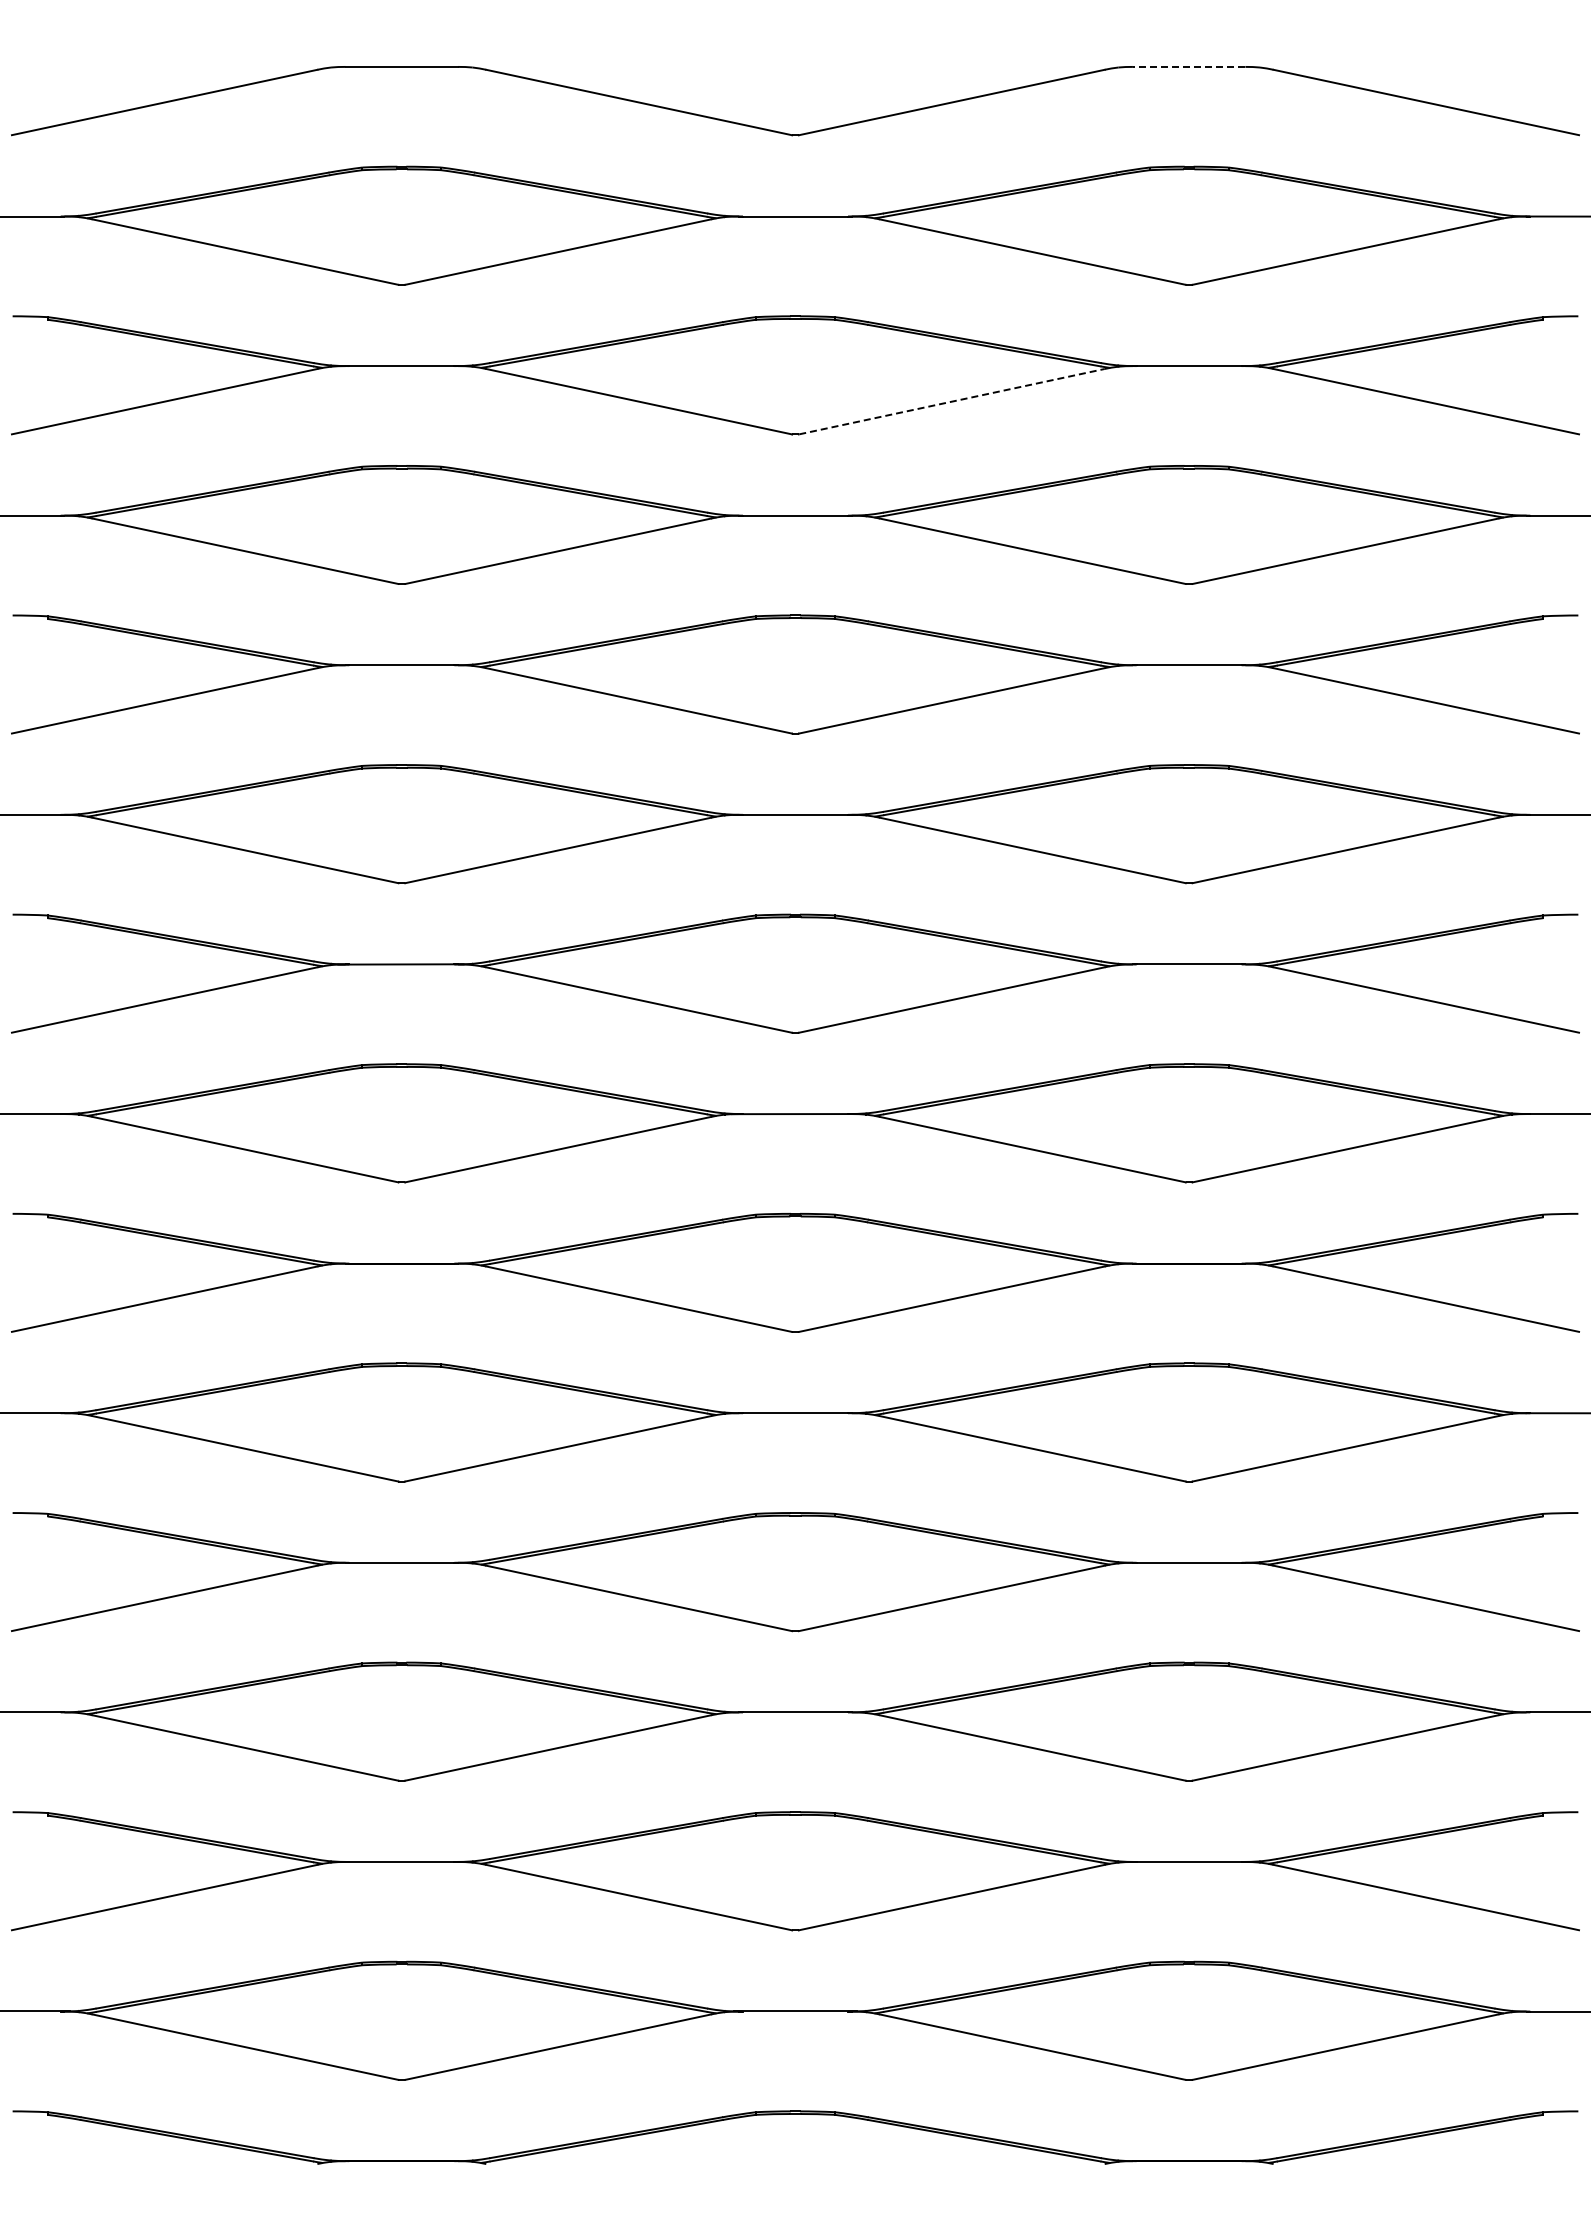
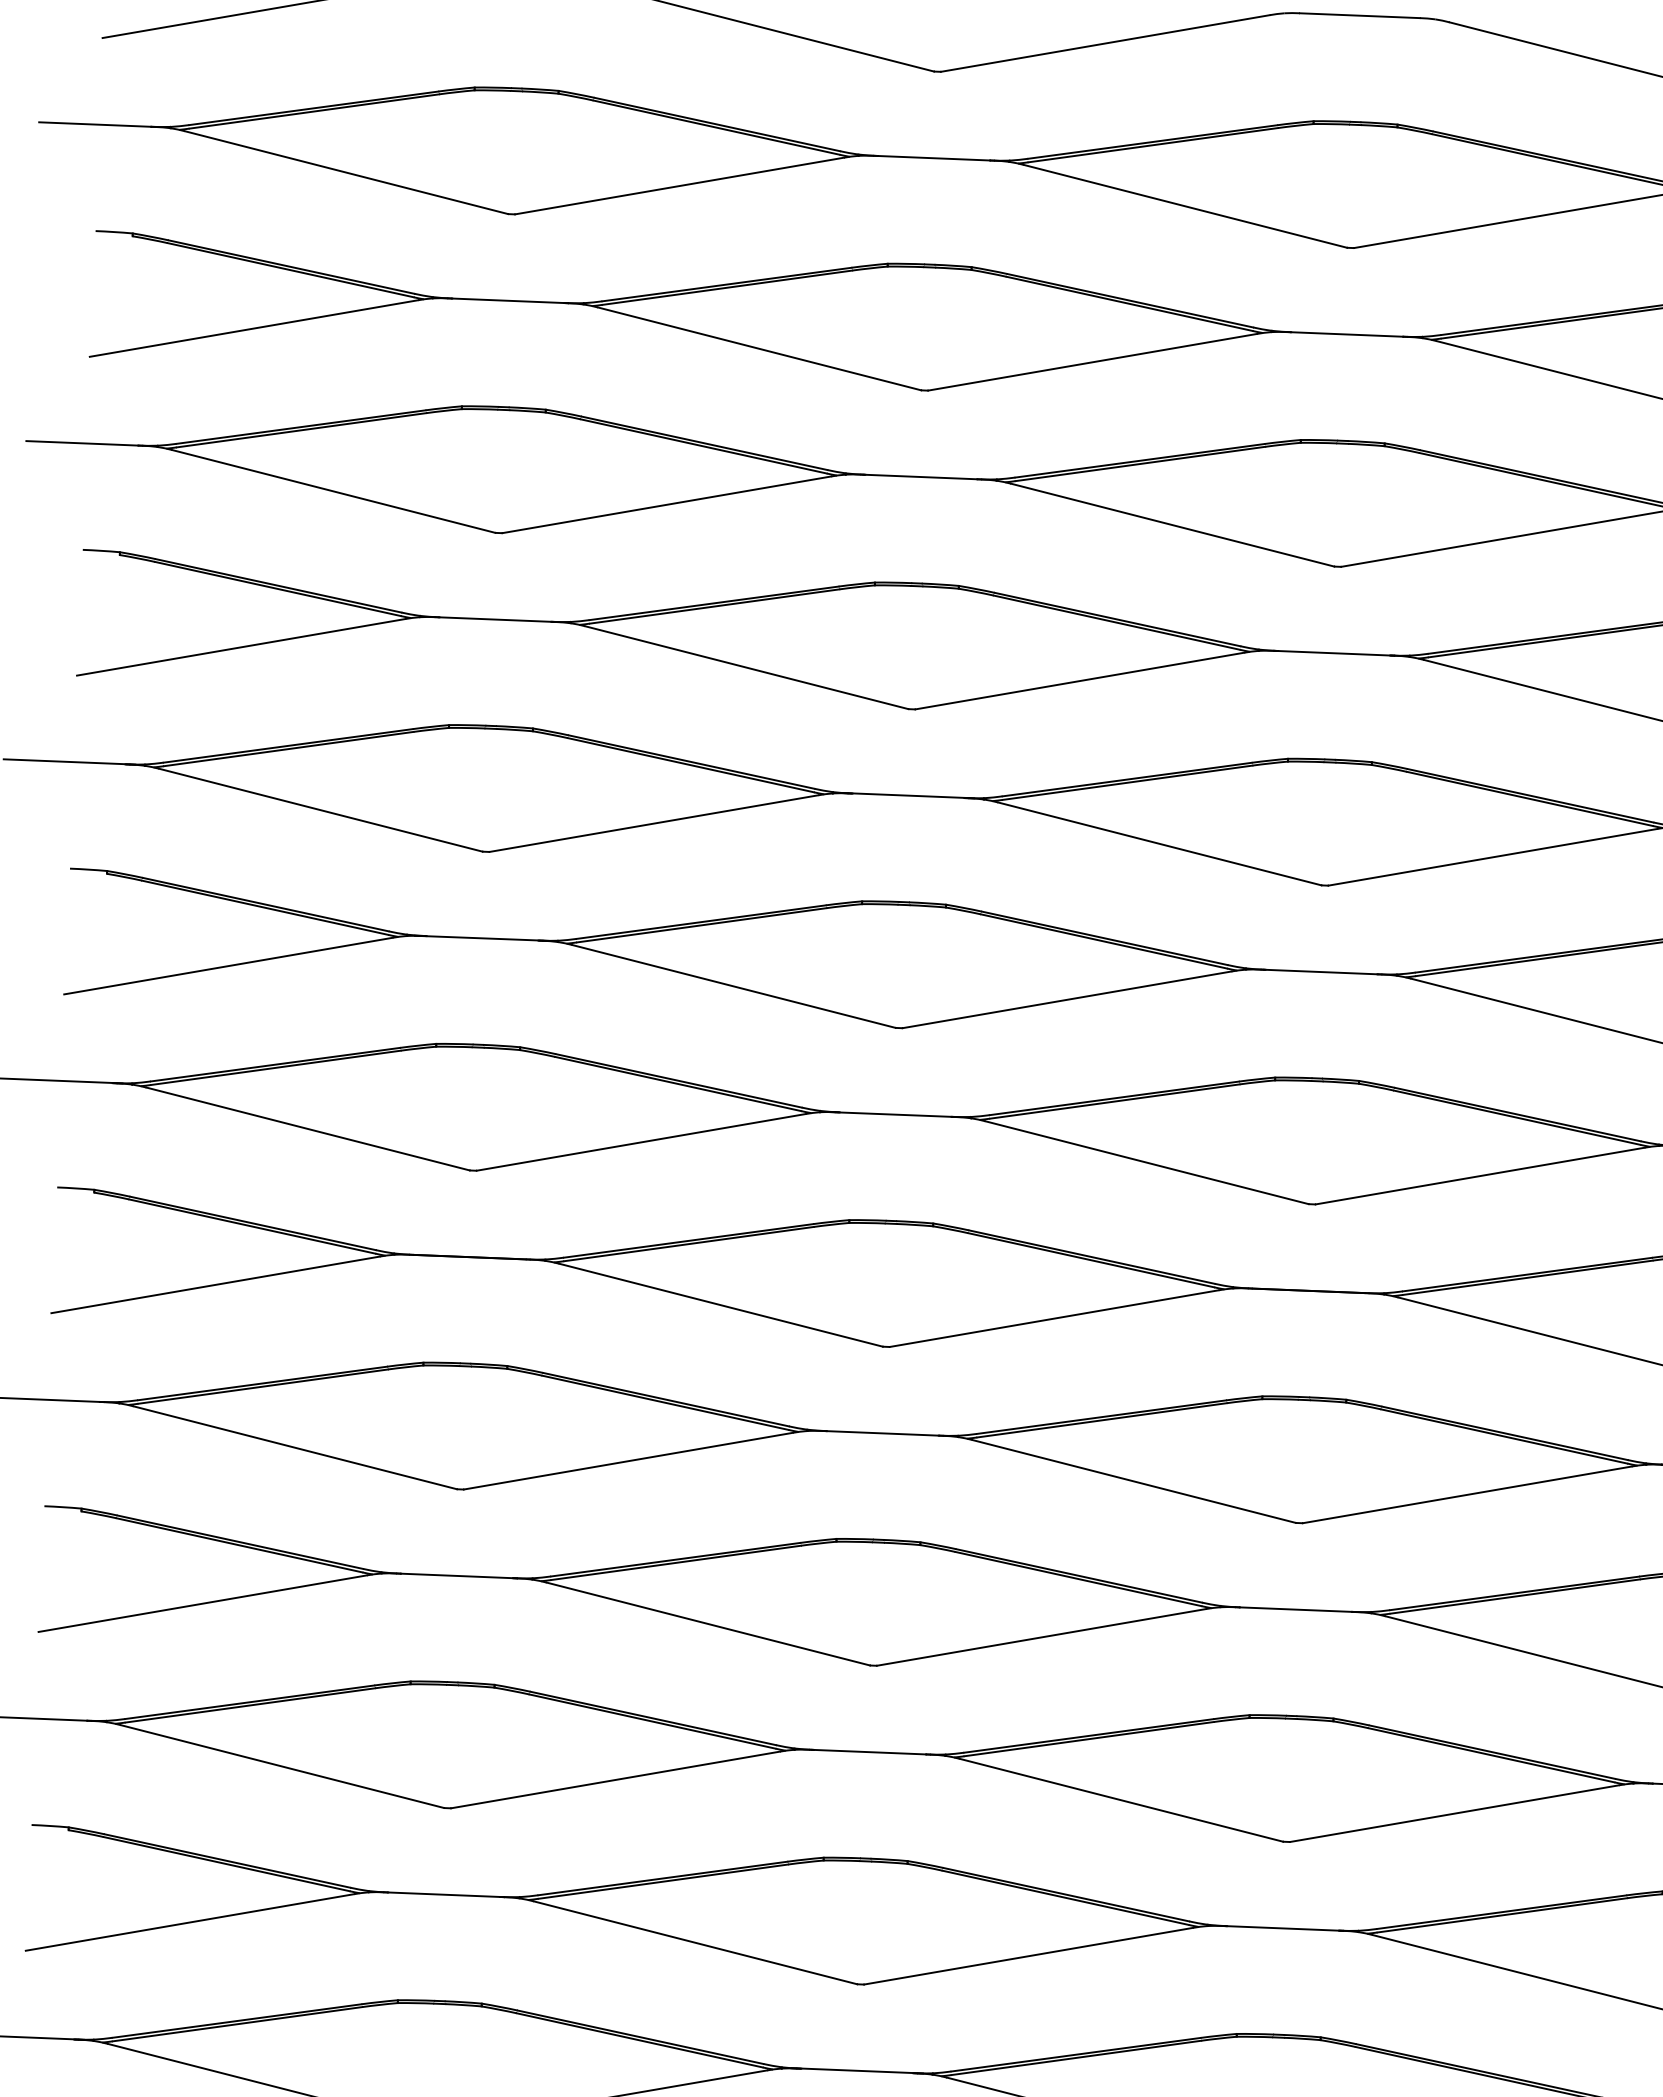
line: (1188, 66) -> (1359, 15), dashed -> solid
line: (952, 401) -> (1093, 362), dashed -> solid

